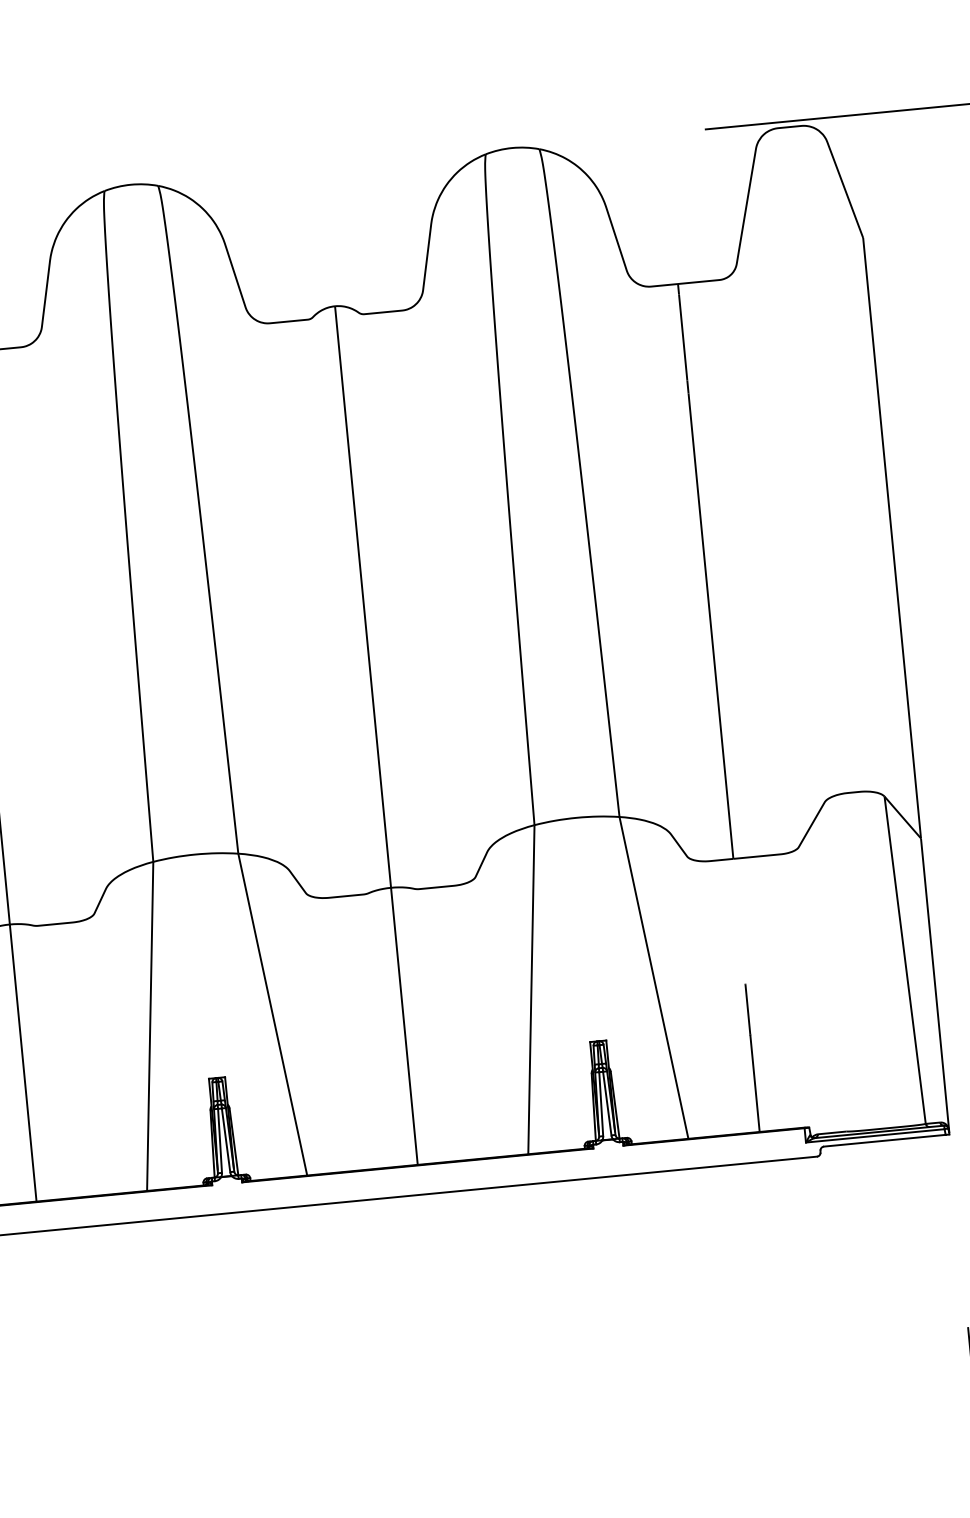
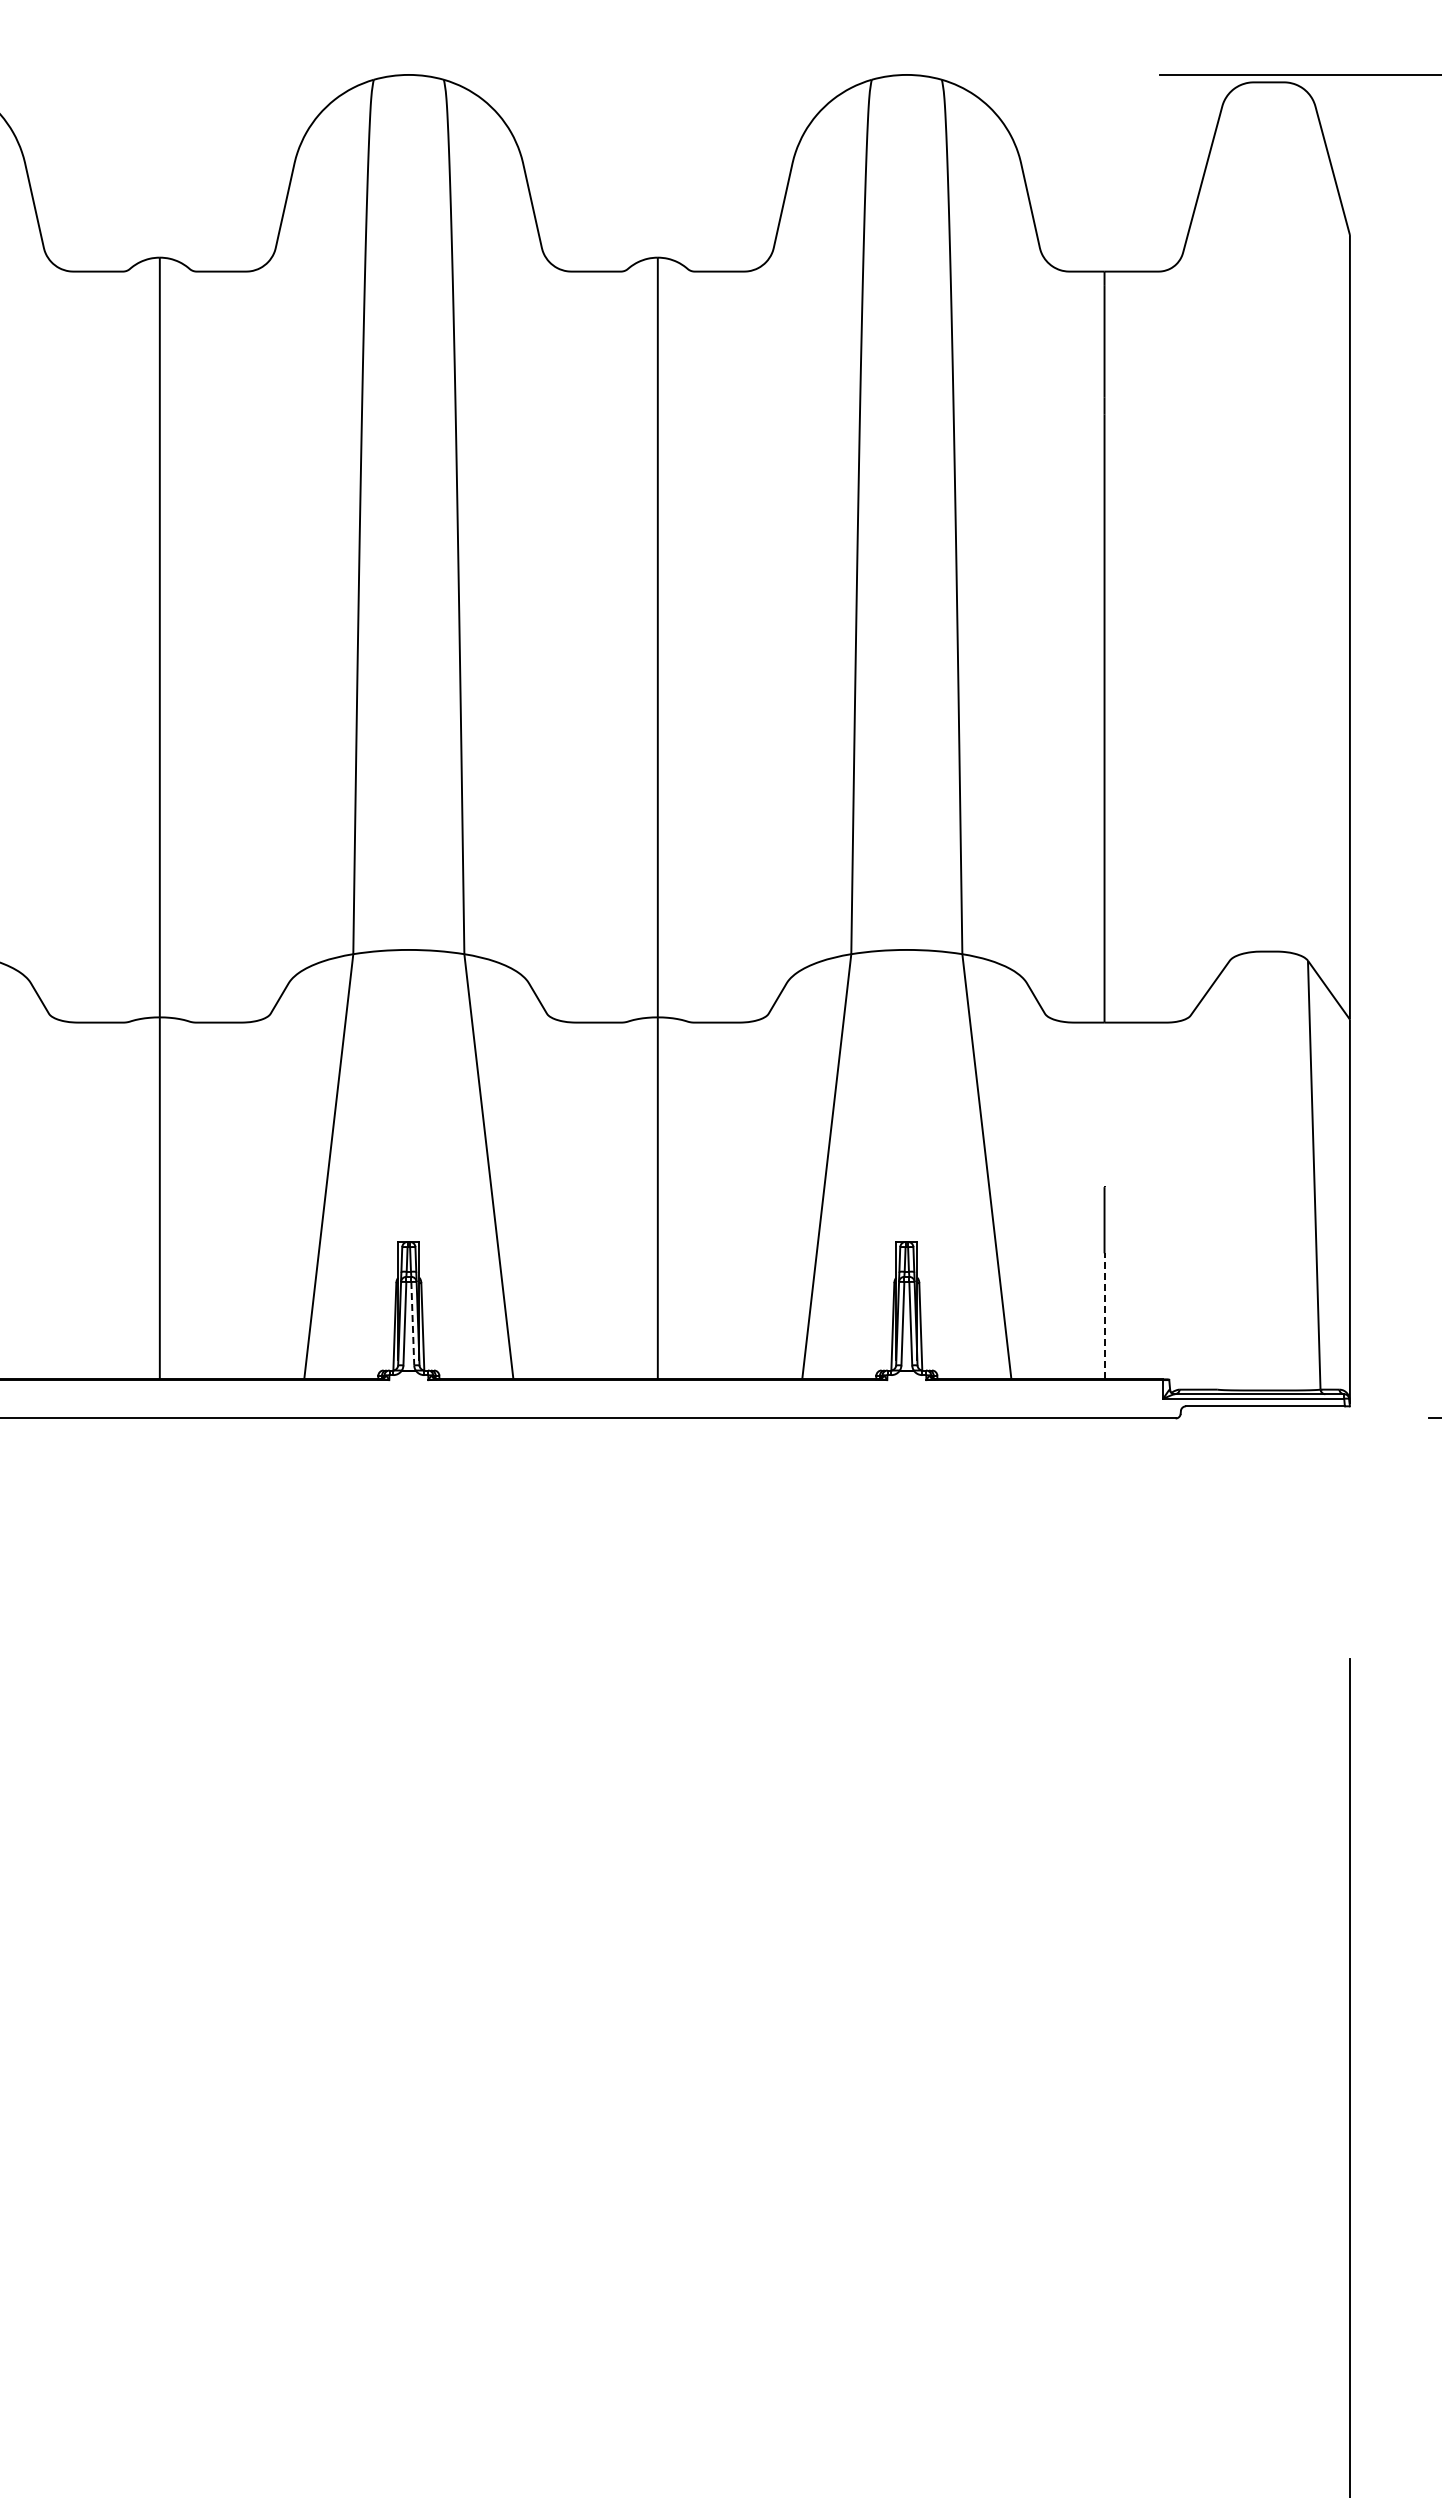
line: (754, 1083) -> (1104, 1315), solid -> dashed
line: (225, 1140) -> (412, 1323), solid -> dashed

